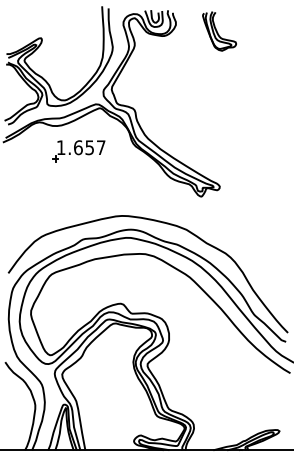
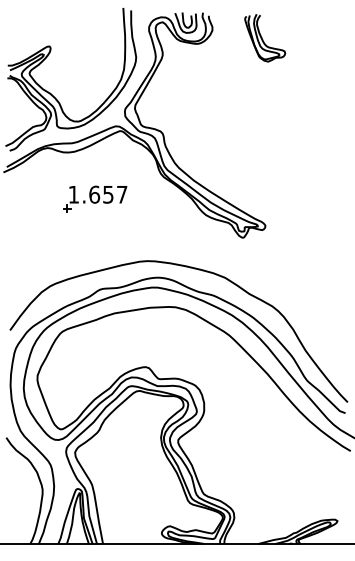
part: (79, 150) -> (95, 198), moved

